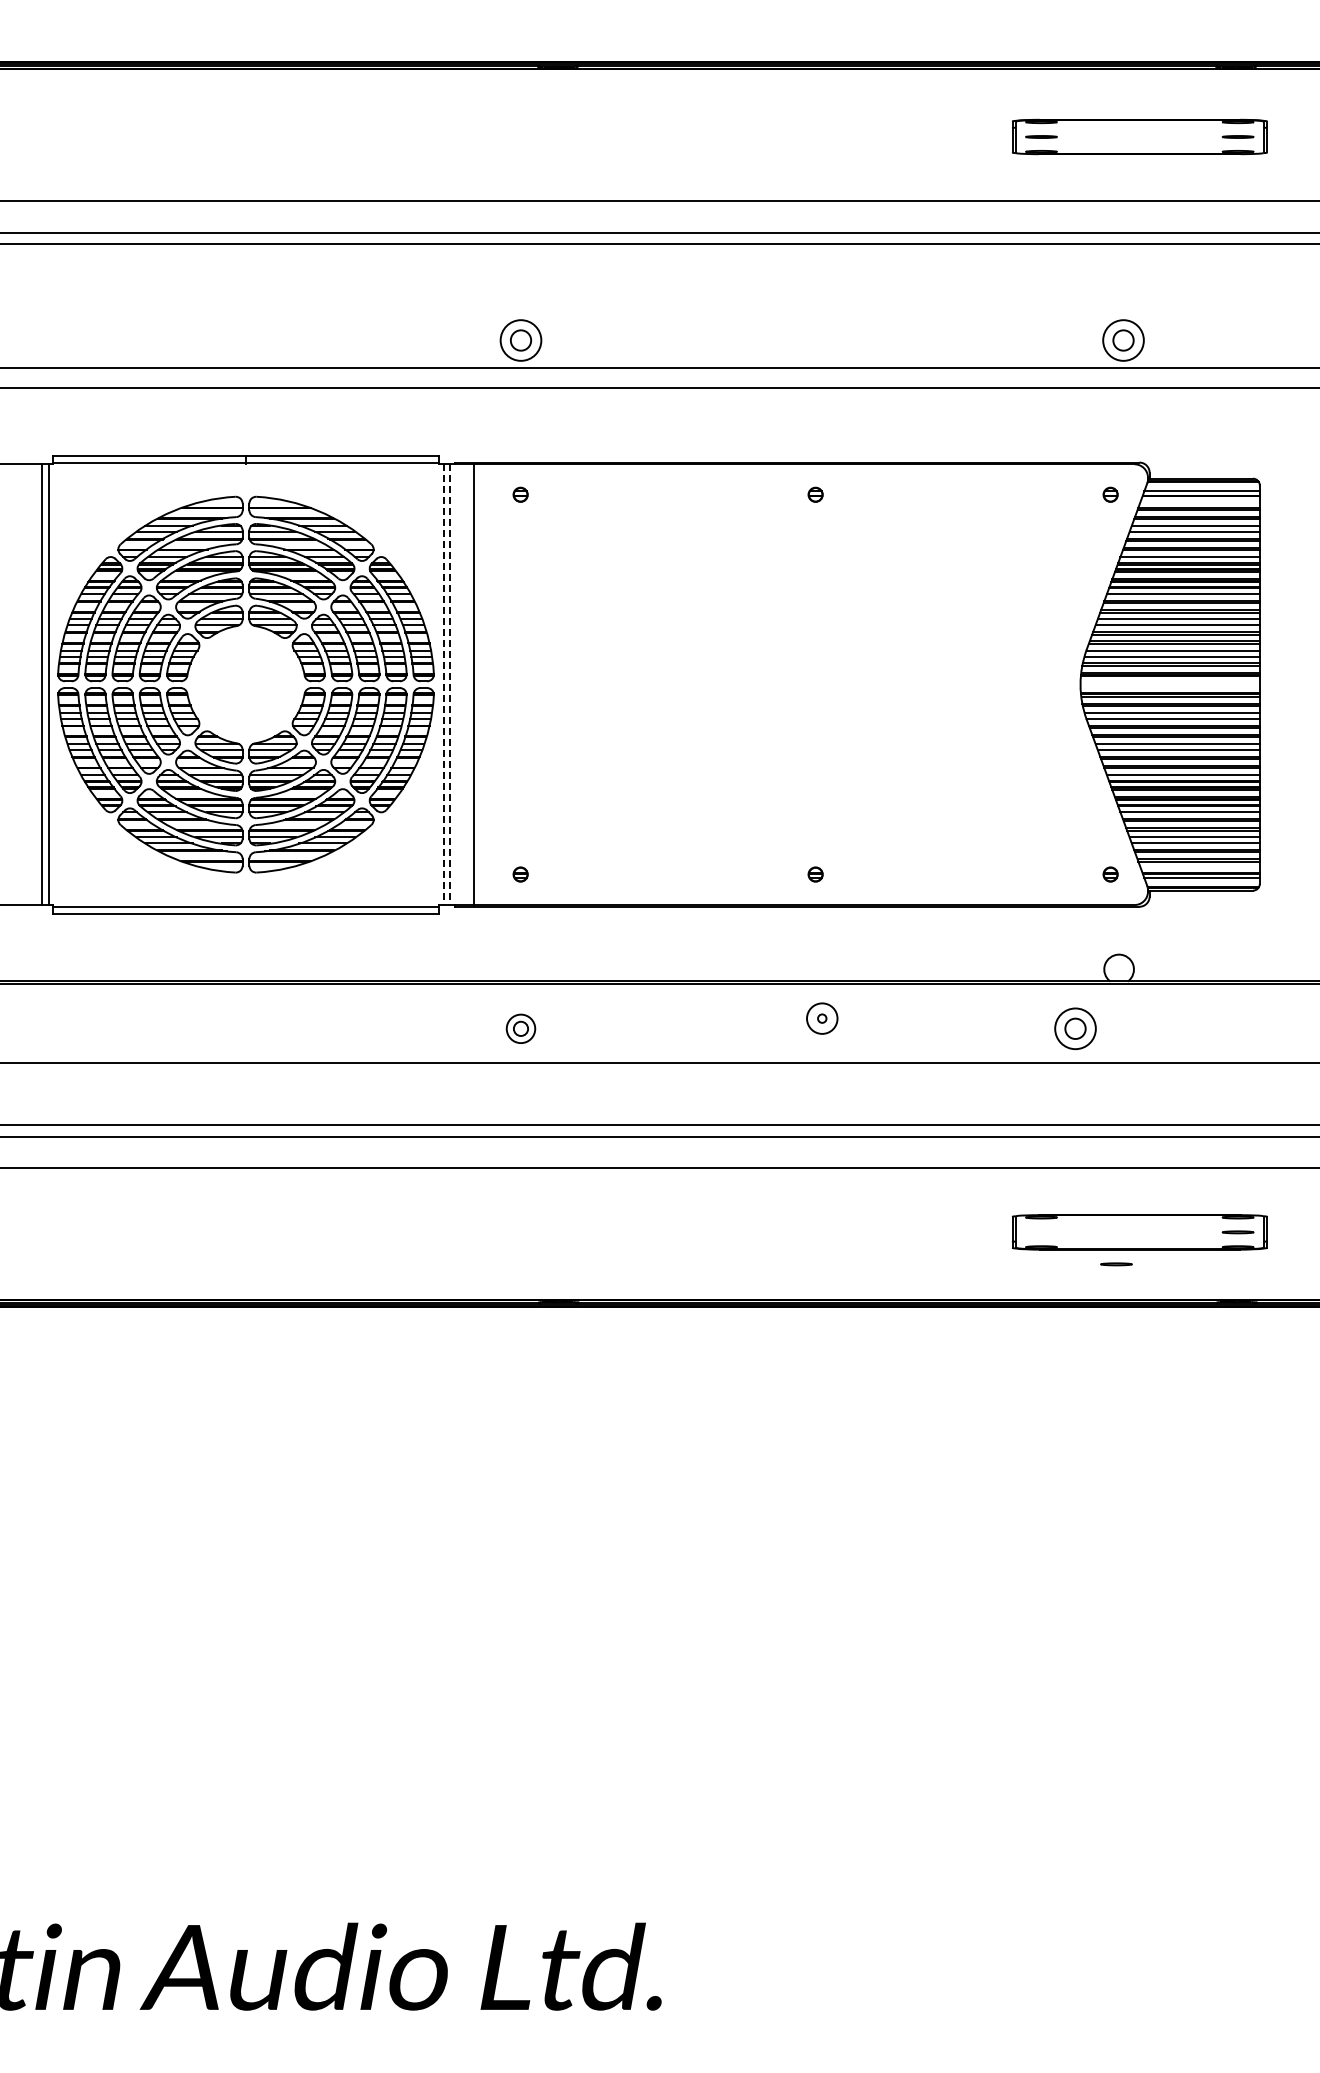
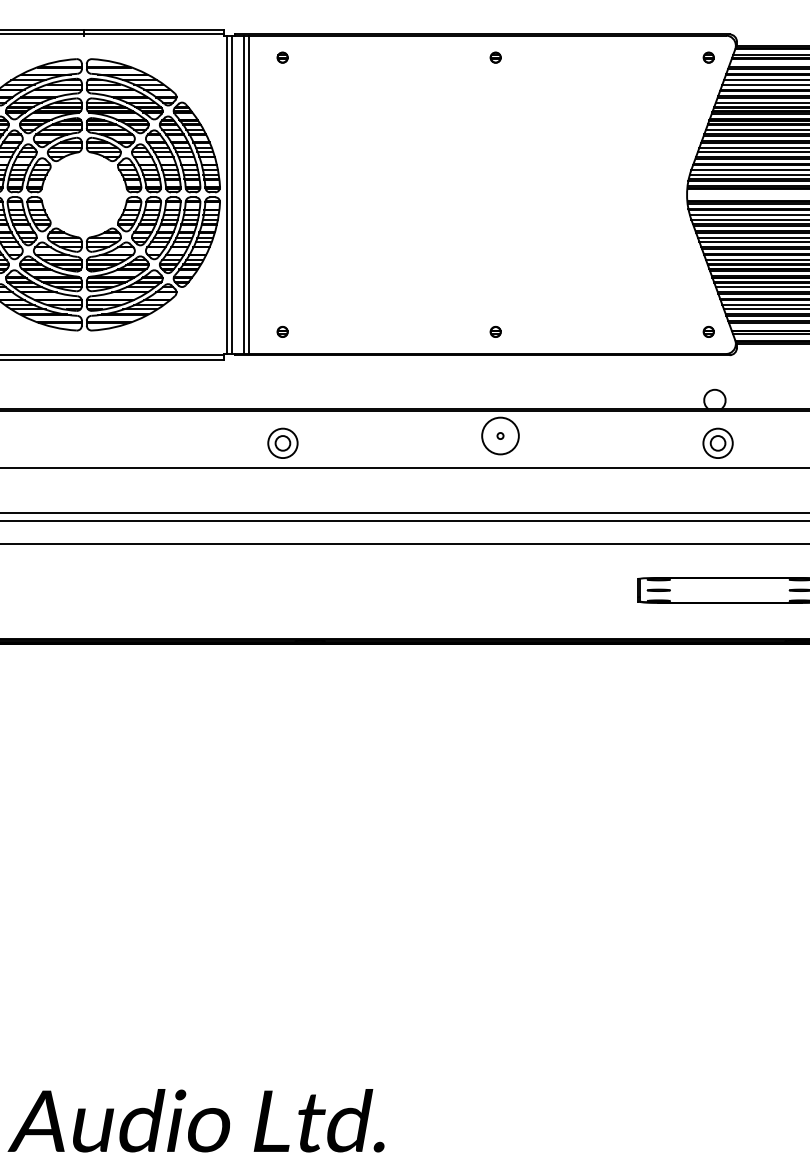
line: (467, 684) -> (244, 194), added
line: (443, 685) -> (226, 195), dashed -> solid
line: (450, 685) -> (232, 195), dashed -> solid
circle: (821, 1018) -> (499, 435), size x1.67
part: (520, 1028) -> (282, 443), size x1.43
part: (1075, 1028) -> (718, 443), moved
line: (1116, 1264) -> (658, 590), moved

